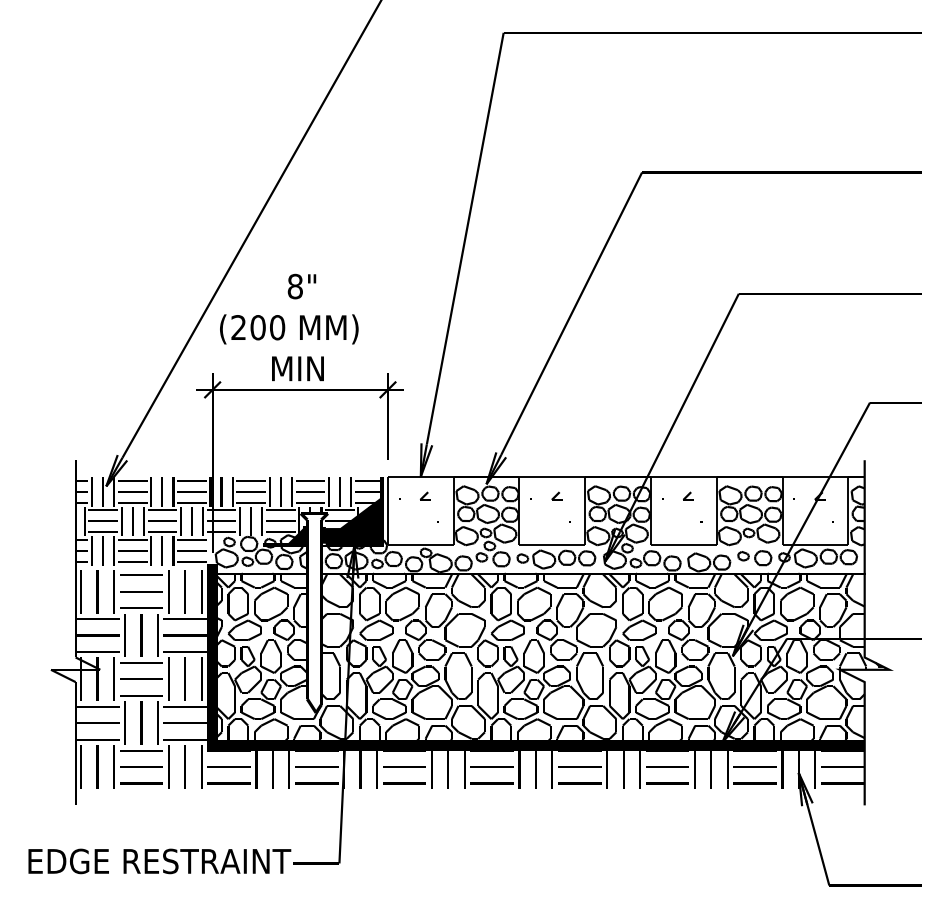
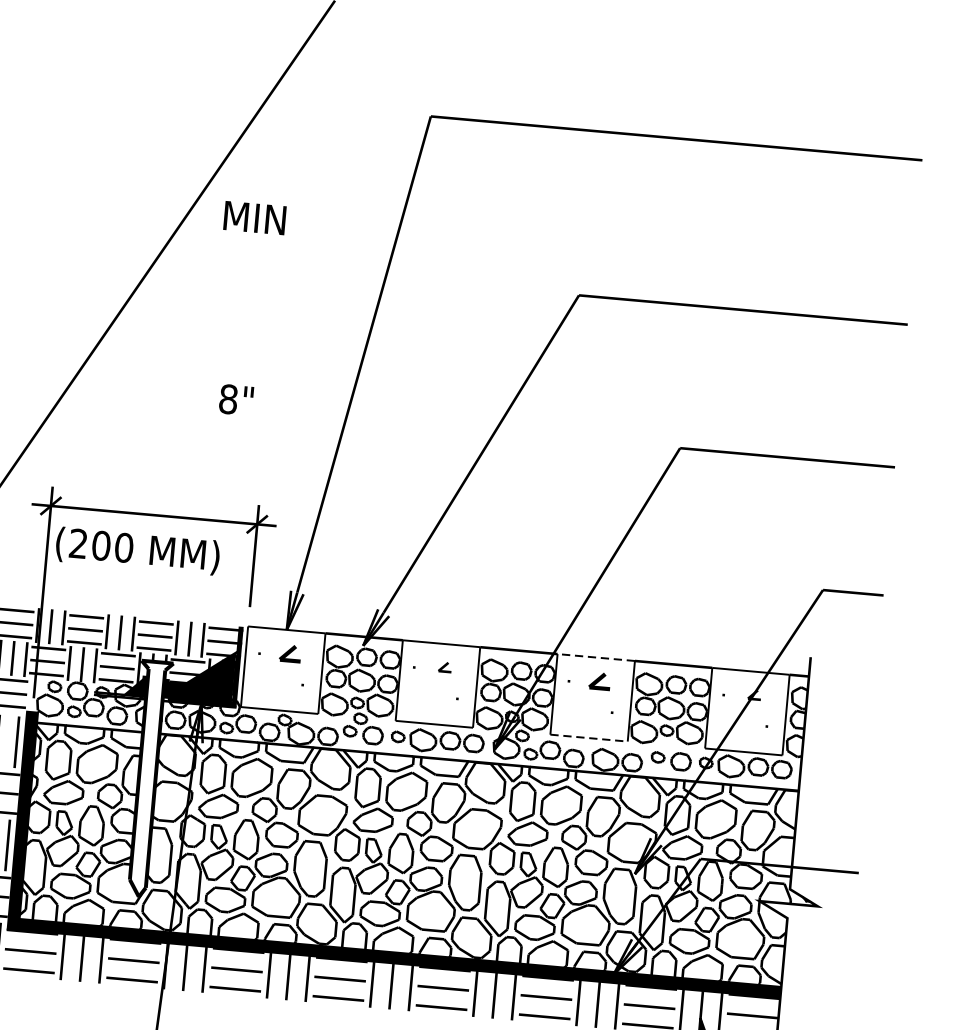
text: (301, 286) -> (235, 399), moved
text: (289, 329) -> (138, 551), moved
text: (297, 368) -> (254, 217), moved
line: (683, 476) -> (595, 657), solid -> dashed
part: (425, 495) -> (290, 652), size x1.6
part: (688, 495) -> (599, 680), size x1.6
line: (683, 545) -> (588, 738), solid -> dashed

